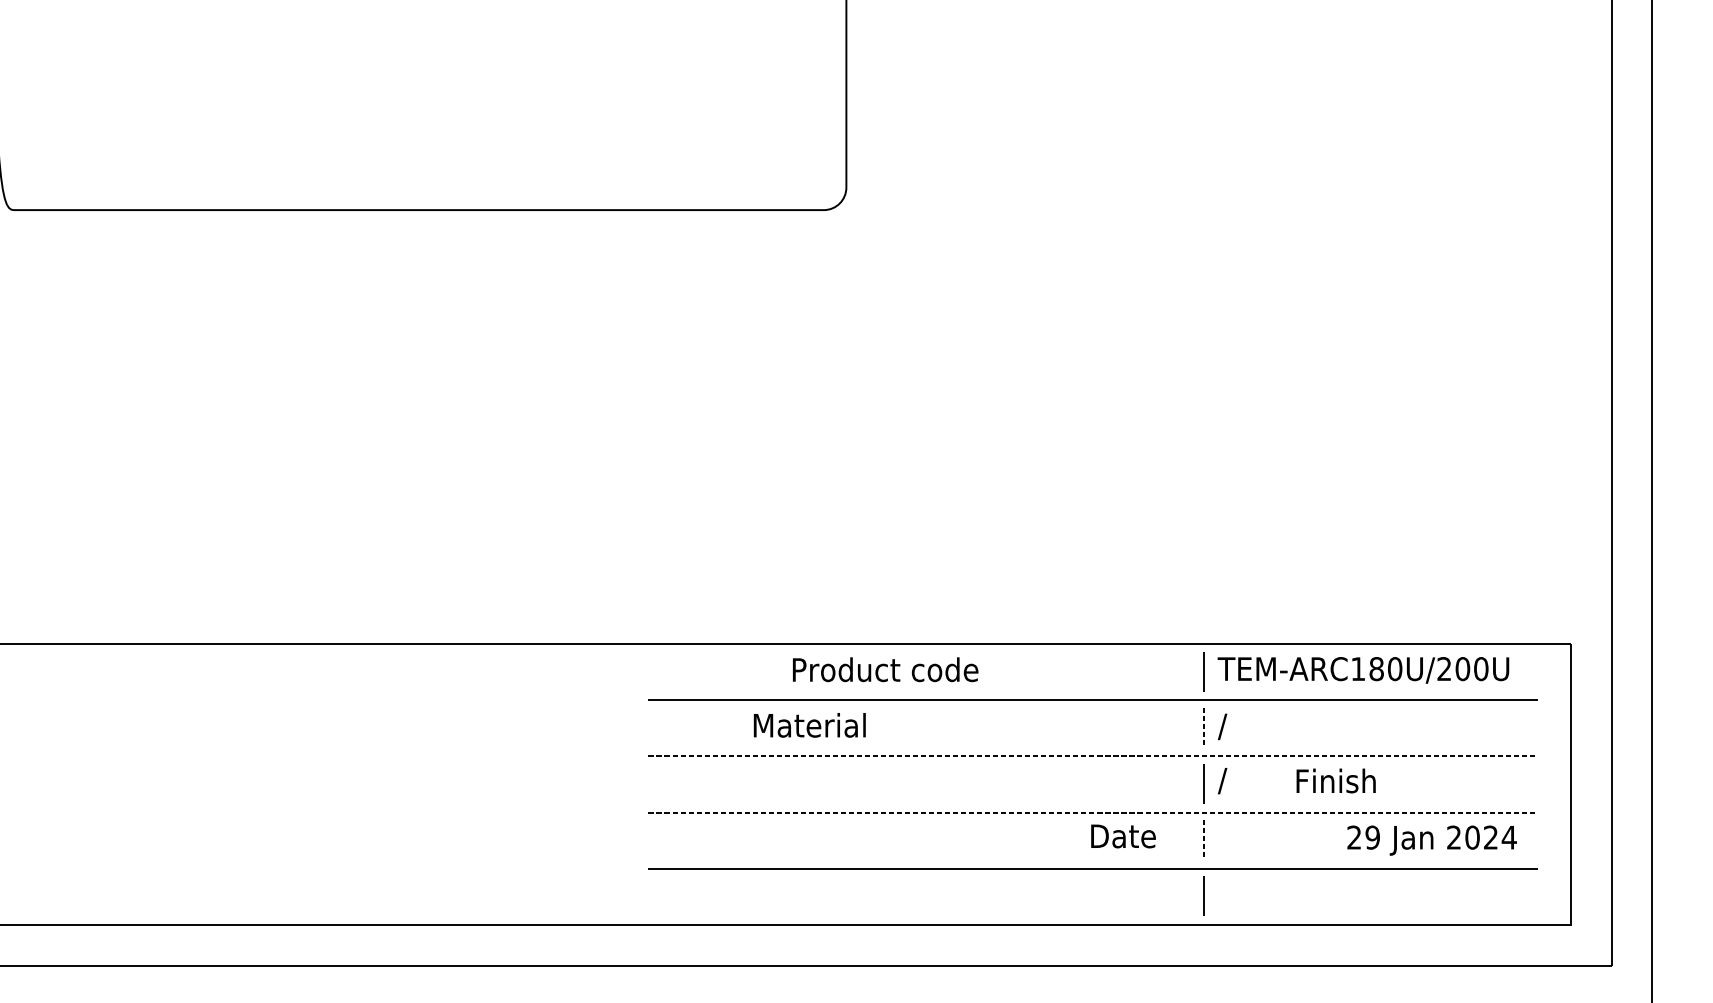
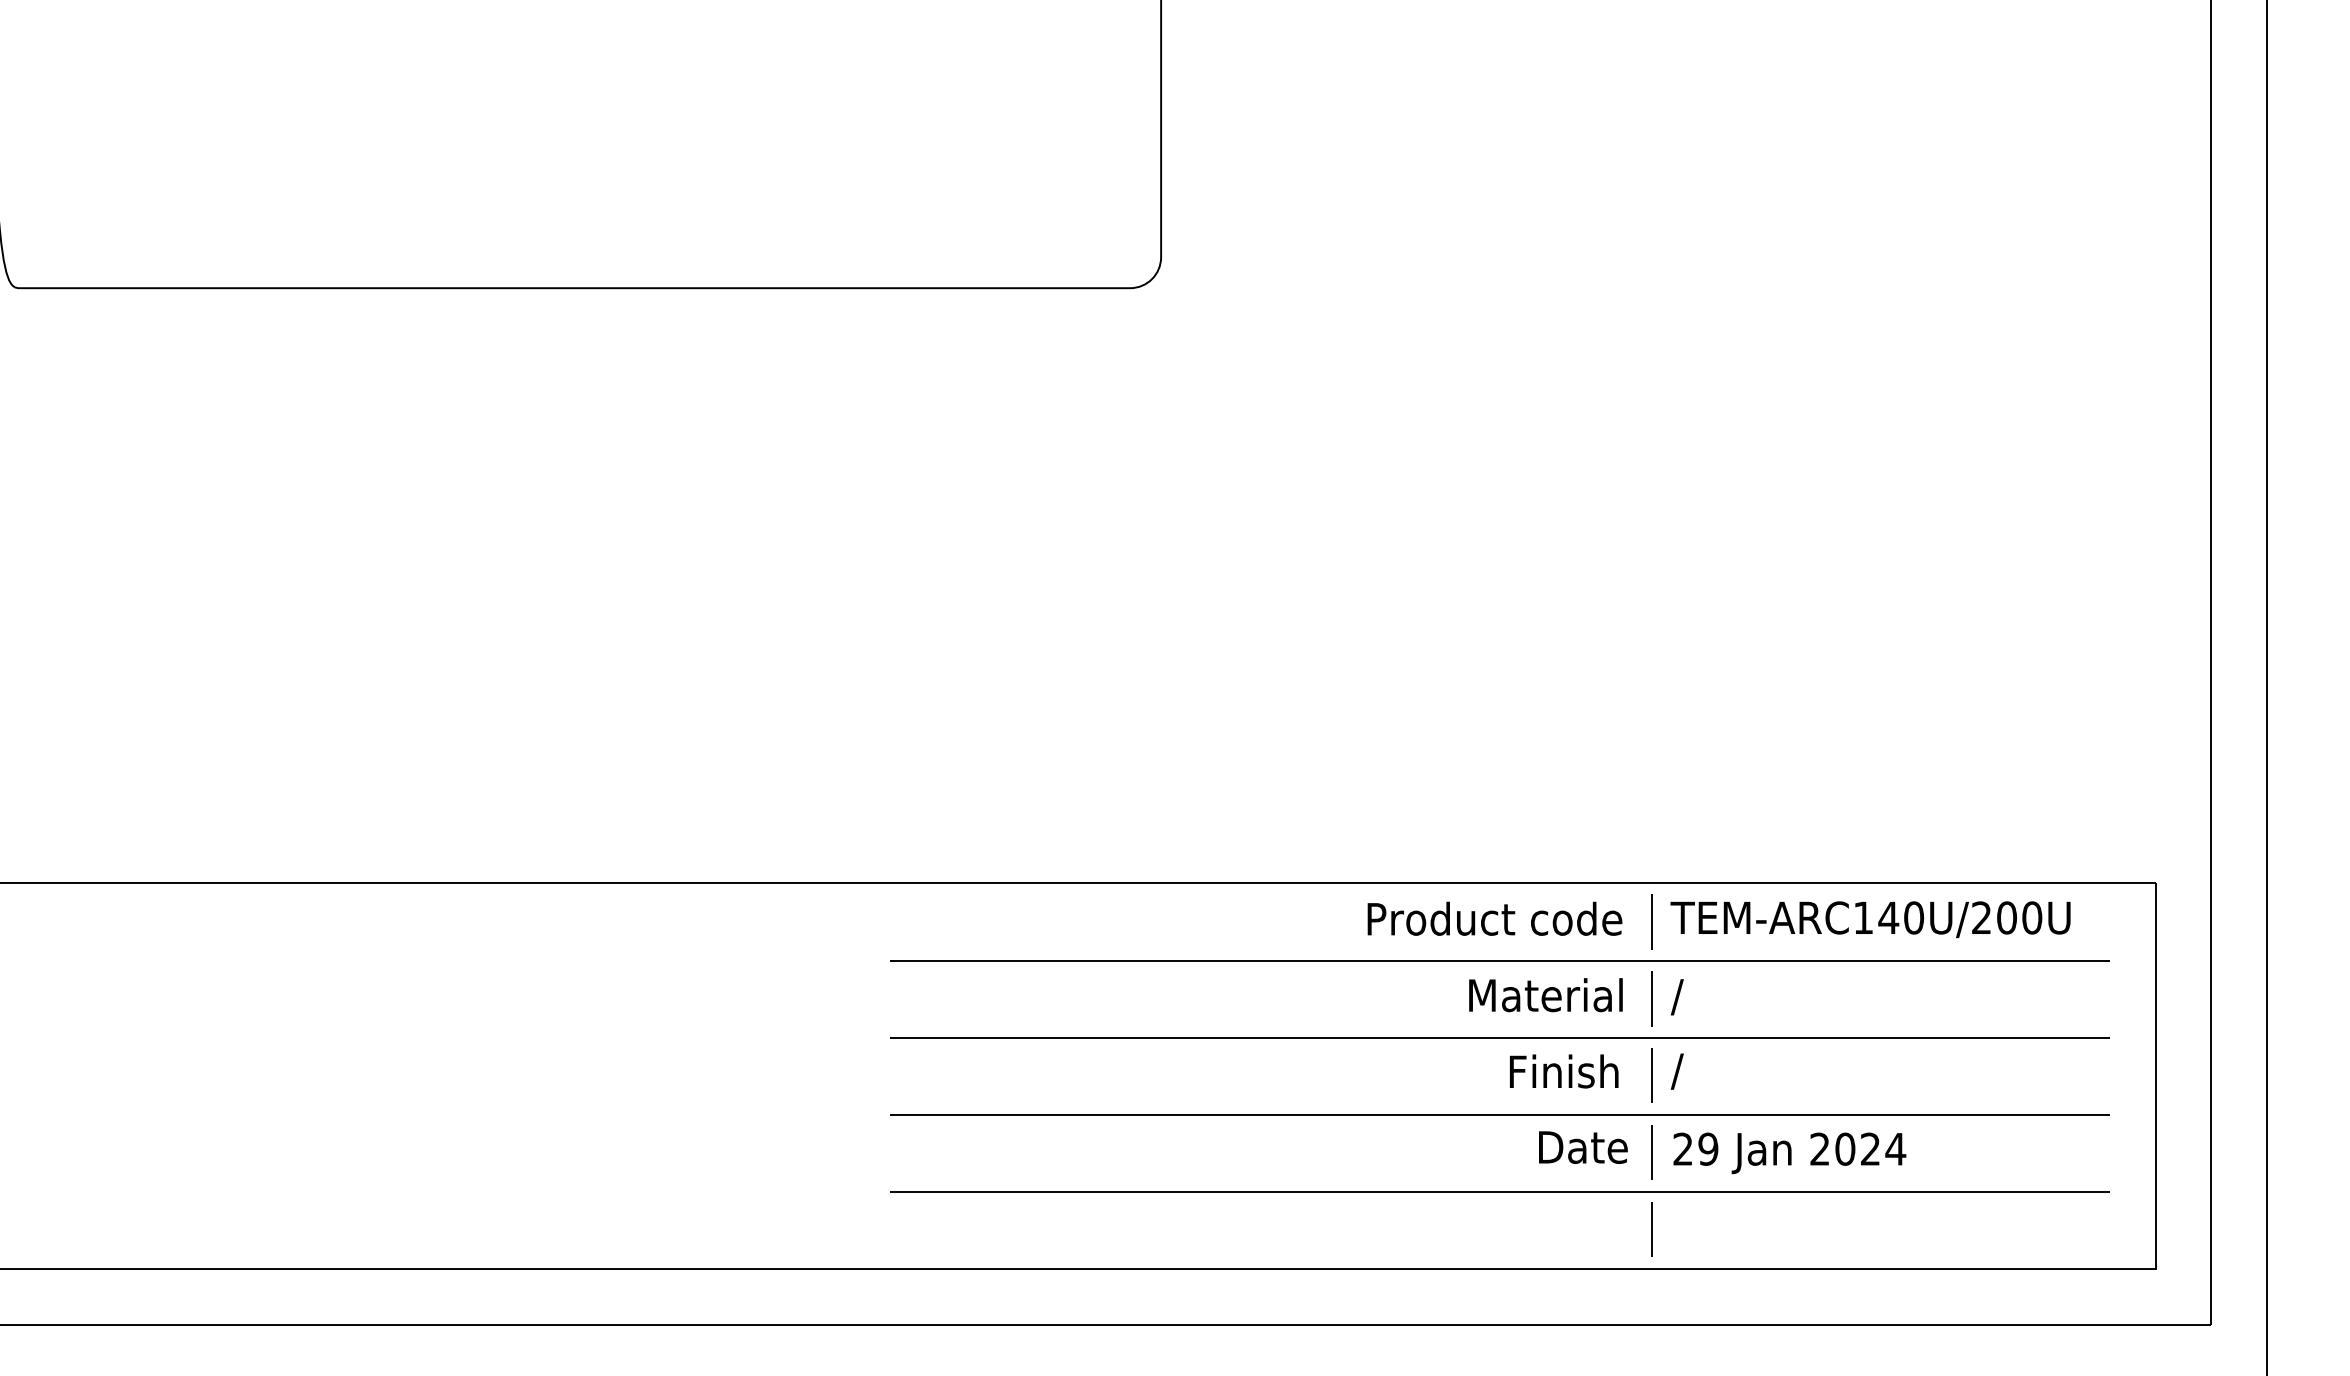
text: (1376, 668) -> (1888, 917), TEM-ARC180U/200U -> TEM-ARC140U/200U
text: (885, 669) -> (1494, 918), moved
text: (809, 725) -> (1545, 995), moved
line: (1204, 727) -> (1652, 998), dashed -> solid
line: (1093, 756) -> (1500, 1037), dashed -> solid
text: (1336, 780) -> (1564, 1071), moved
line: (1093, 812) -> (1500, 1114), dashed -> solid
text: (1123, 836) -> (1583, 1147), moved
line: (1204, 840) -> (1652, 1152), dashed -> solid
text: (1431, 840) -> (1789, 1153), moved

